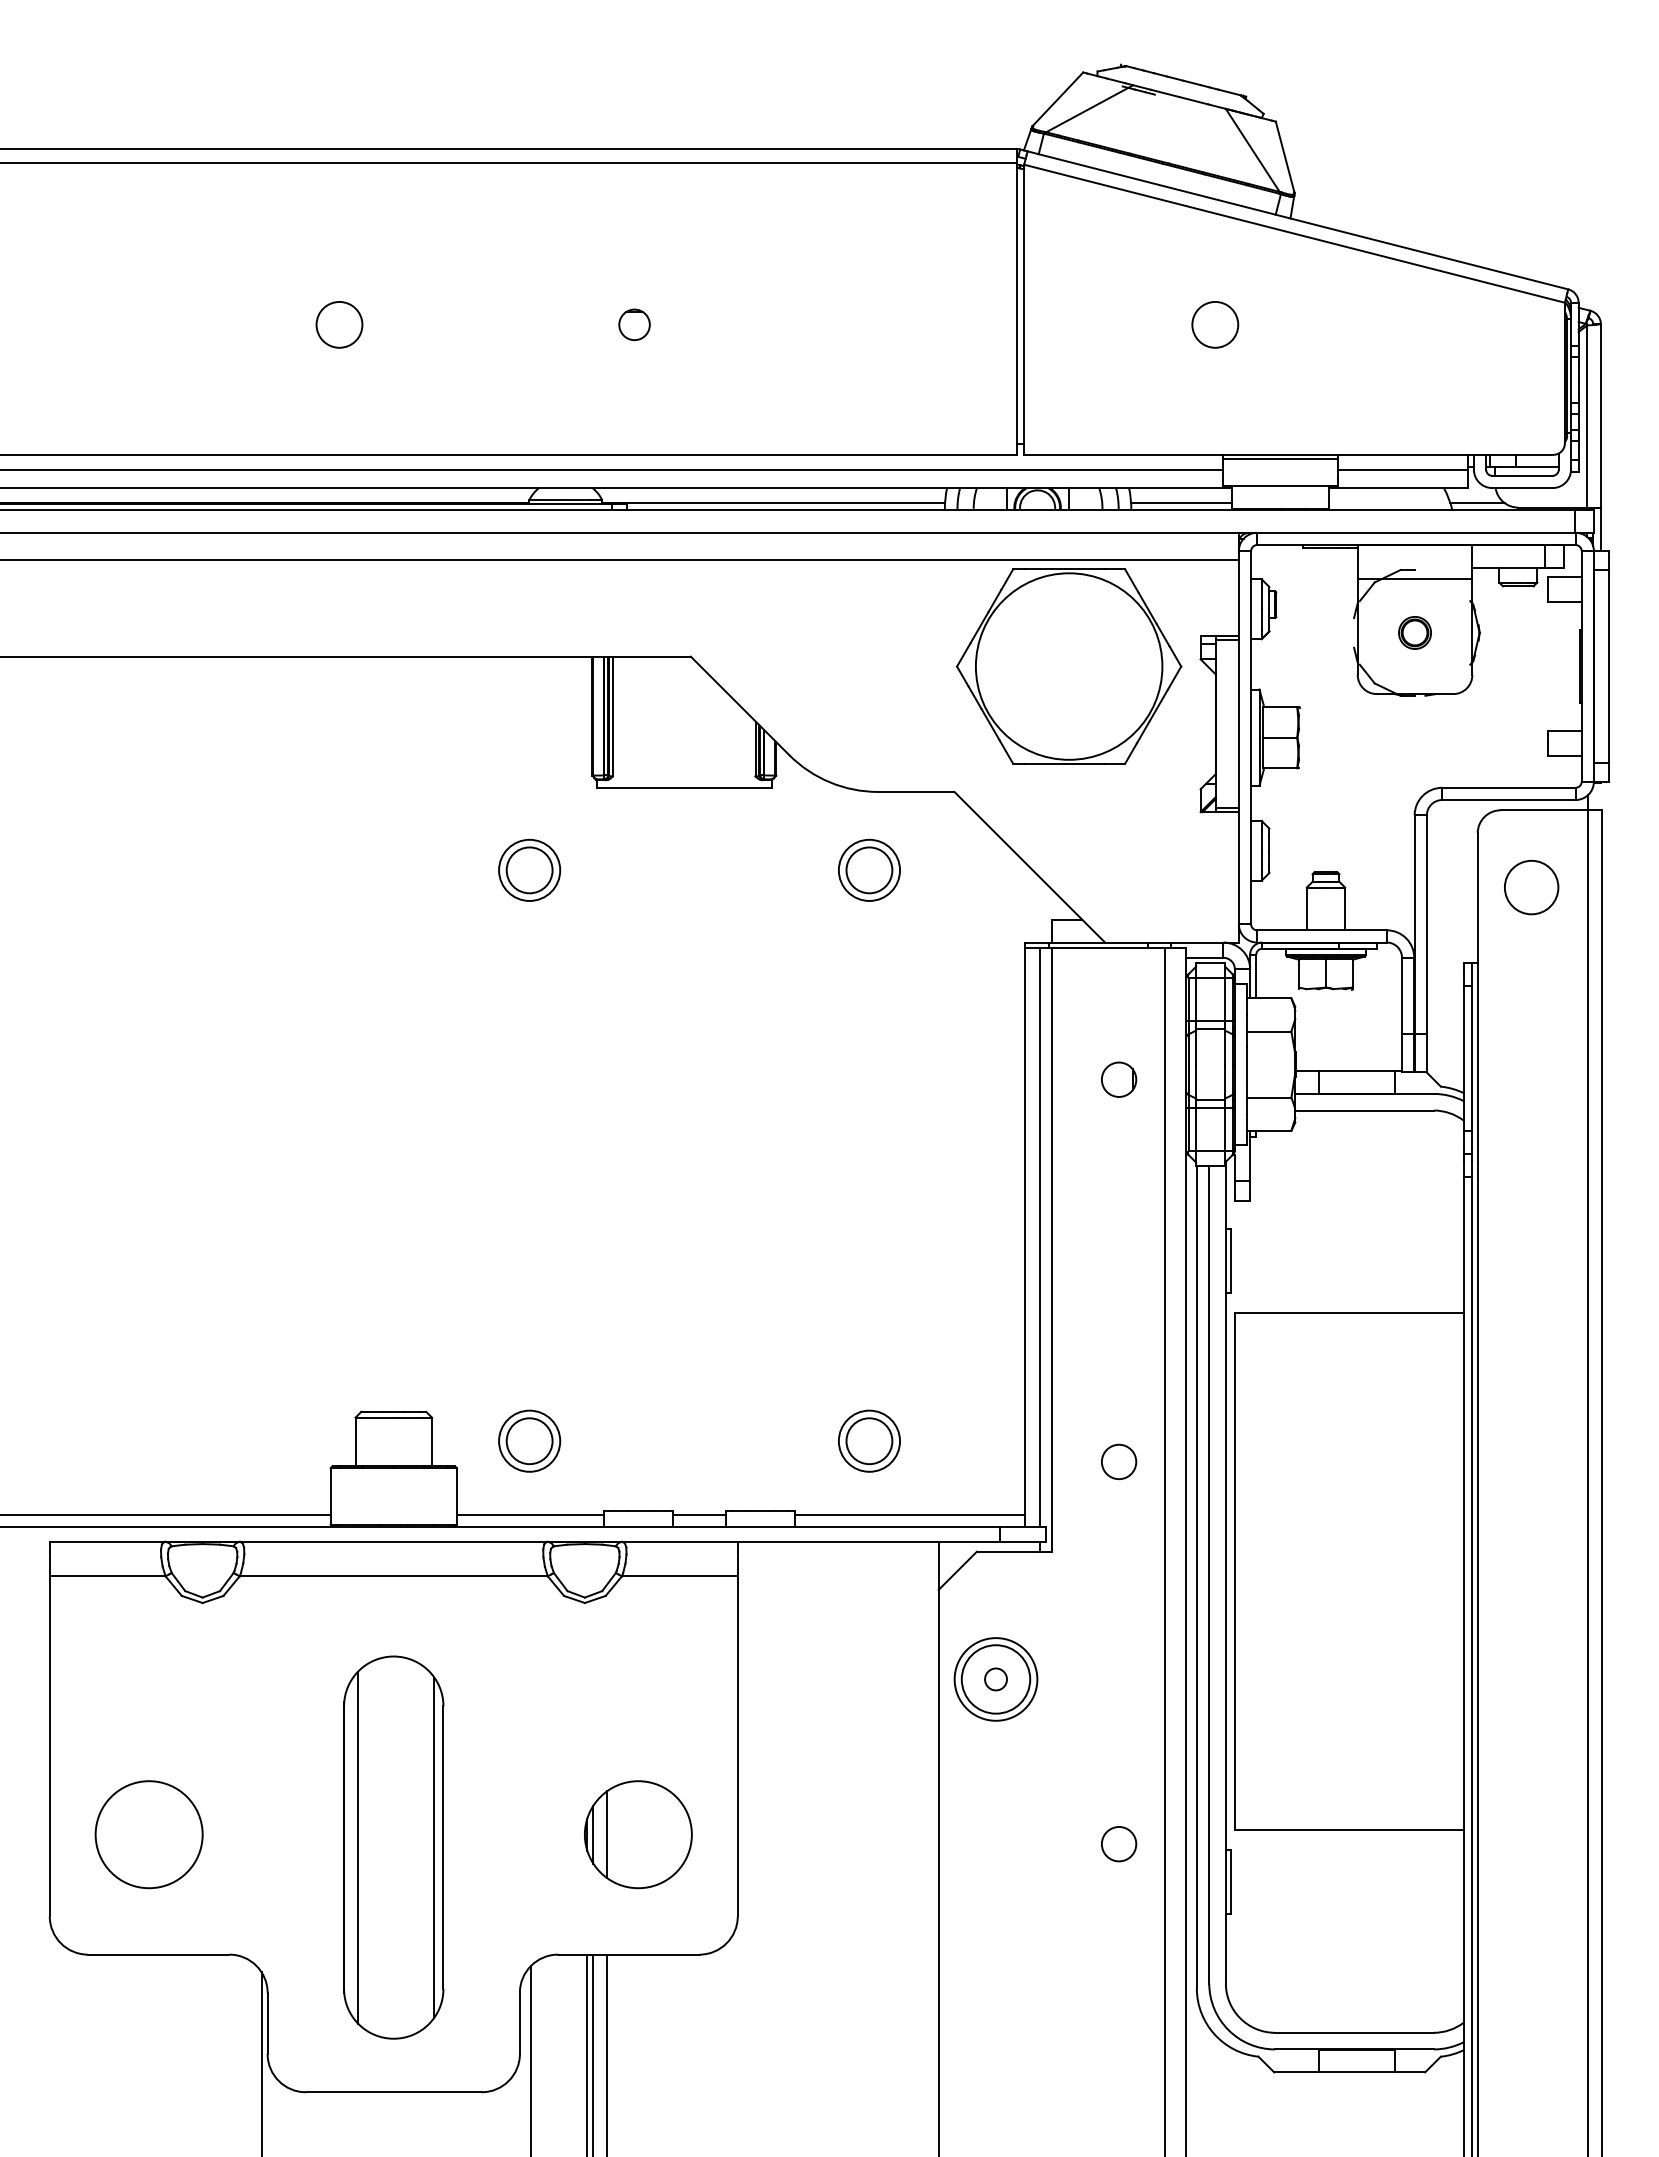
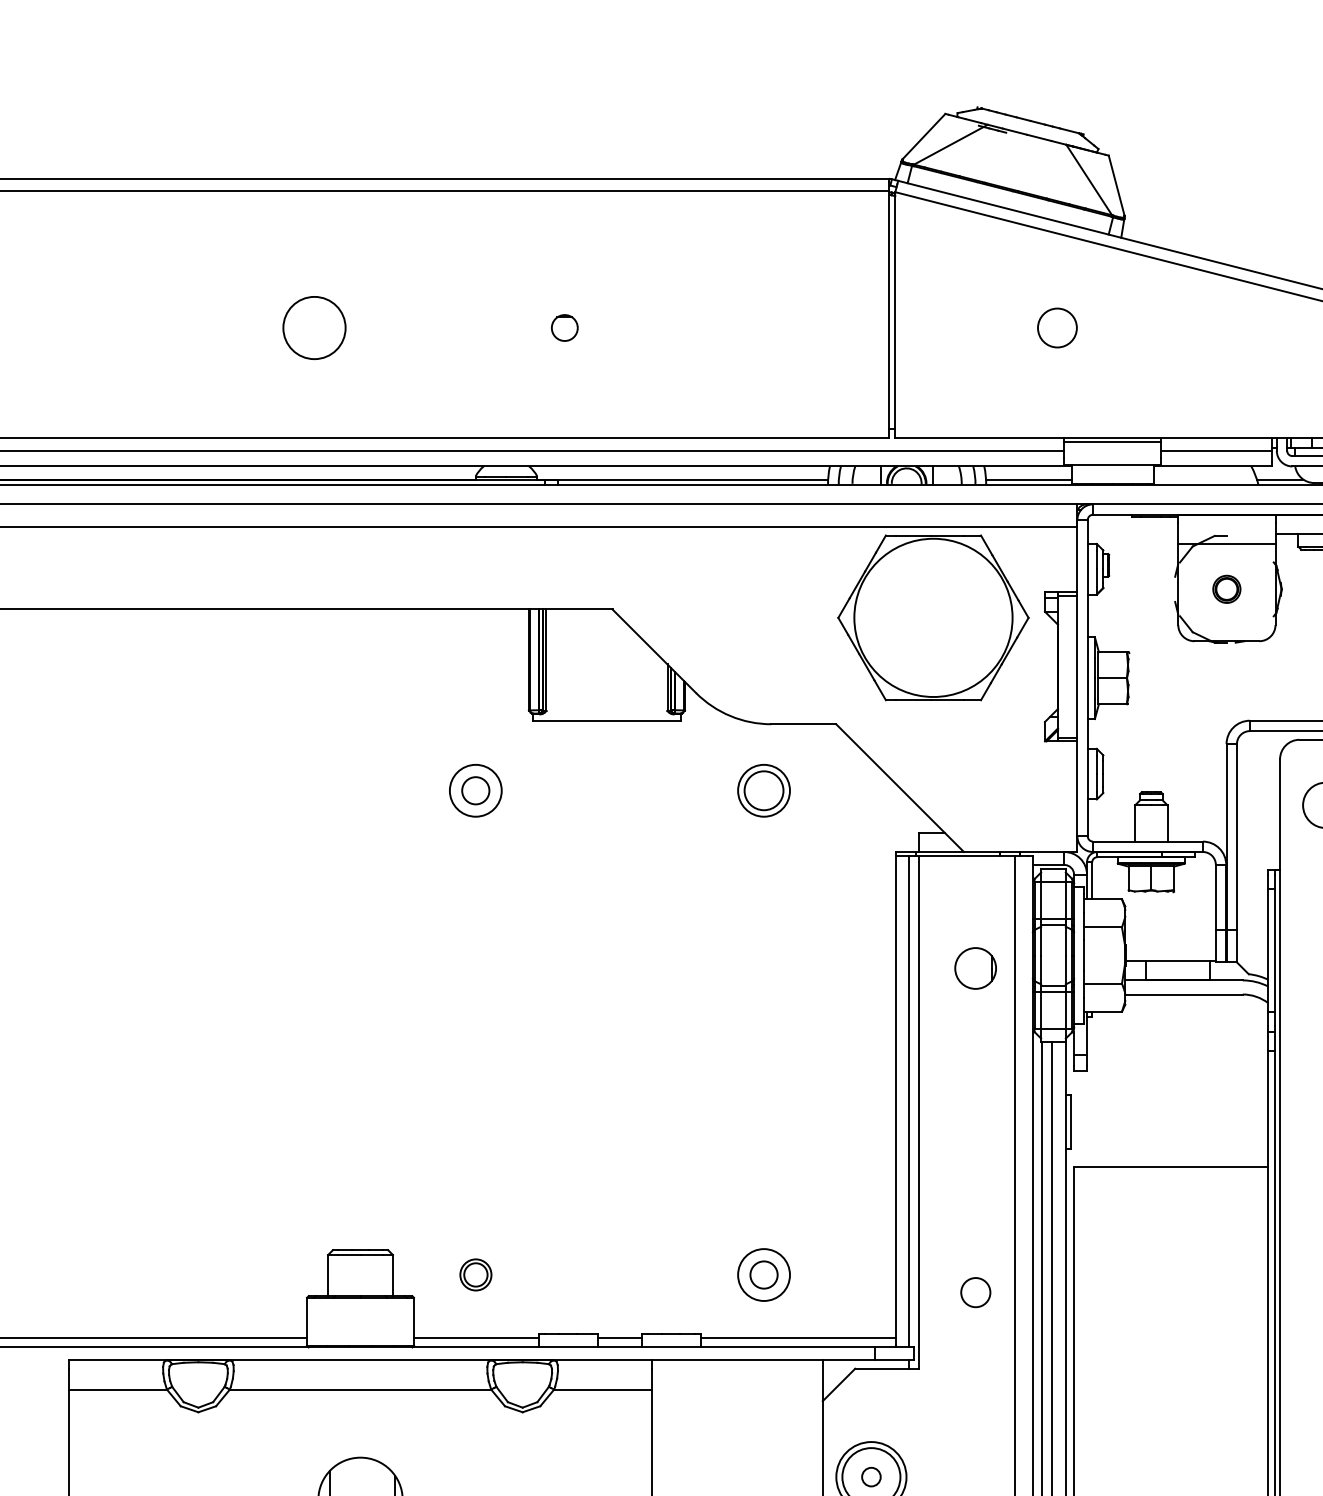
circle: (339, 324) -> (314, 327), size x1.6
circle: (529, 870) -> (475, 790), size x0.7
part: (1119, 1079) -> (976, 968), size x1.4
part: (529, 1440) -> (475, 1274), size x0.6
circle: (869, 1441) -> (764, 1275), size x0.7

